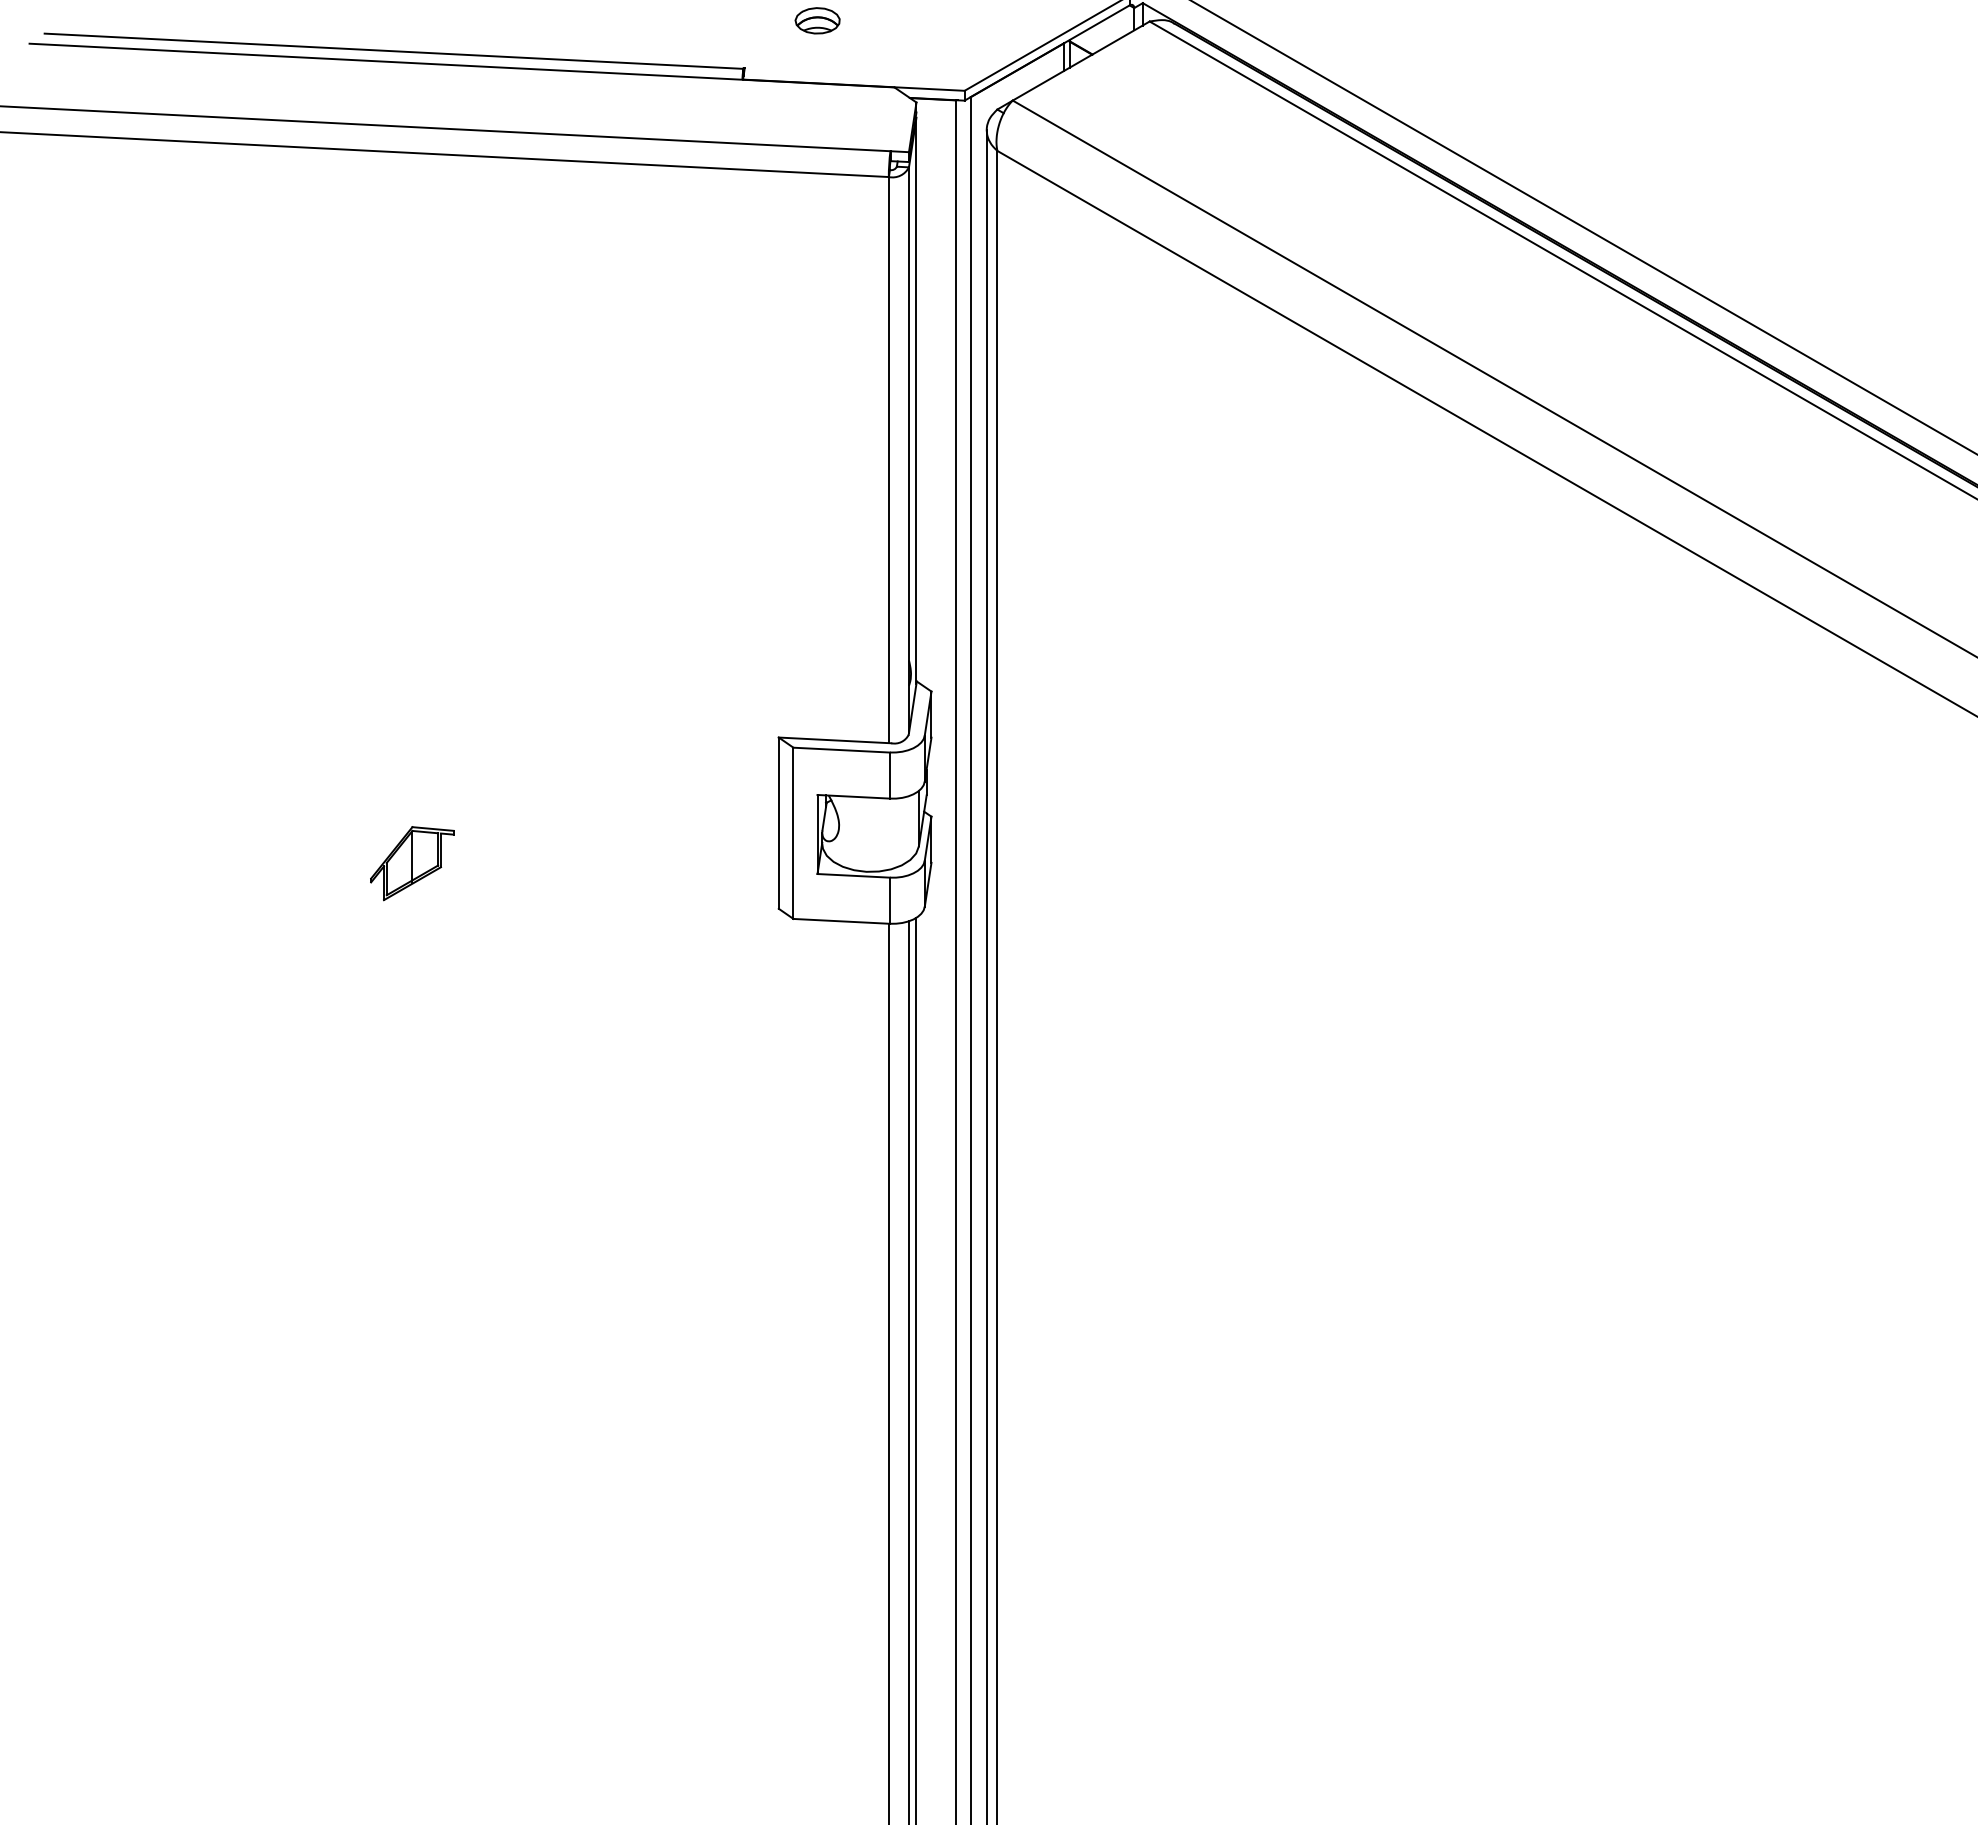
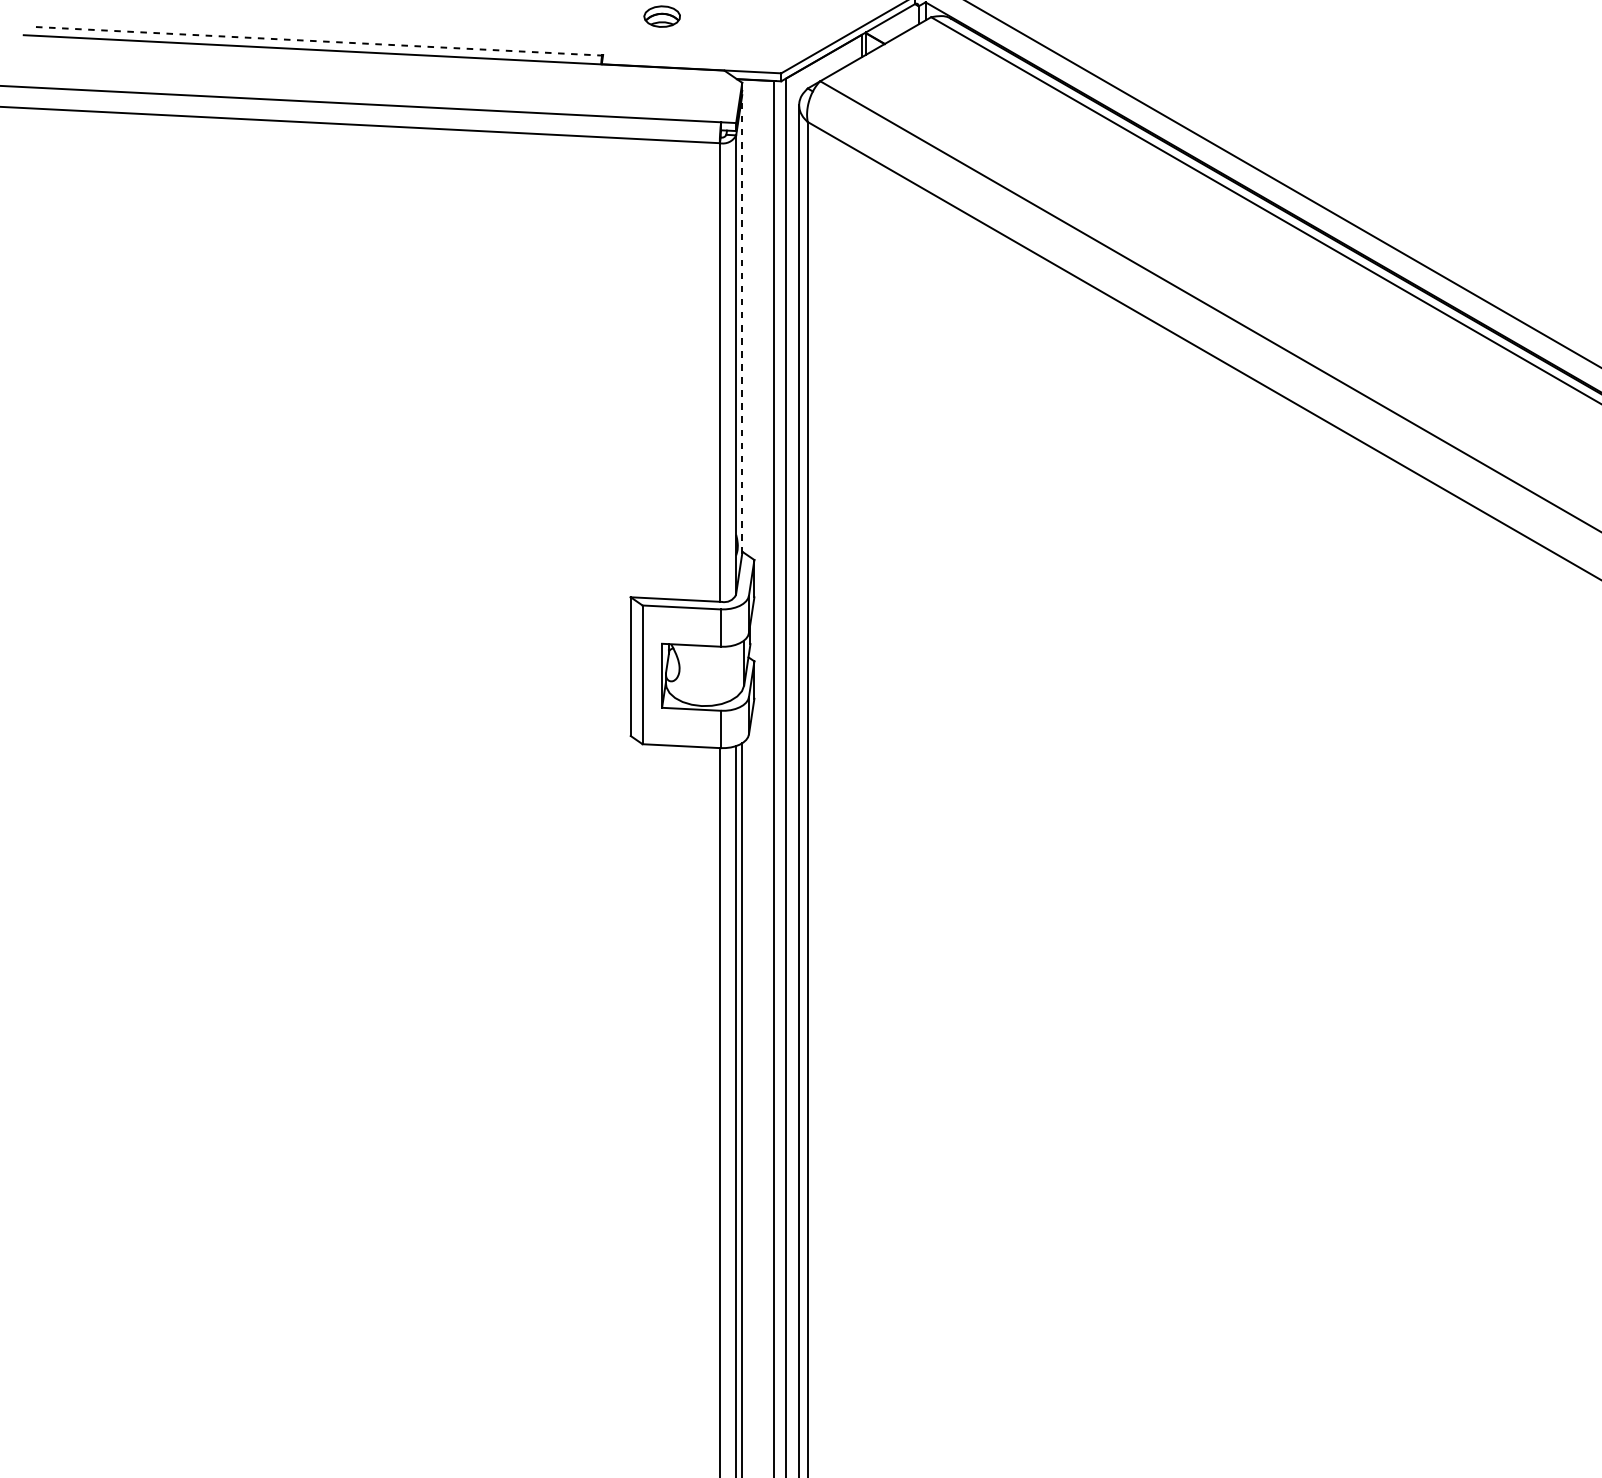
line: (394, 51) -> (319, 41), solid -> dashed
line: (916, 400) -> (742, 324), solid -> dashed
part: (412, 863) -> (333, 699), removed

